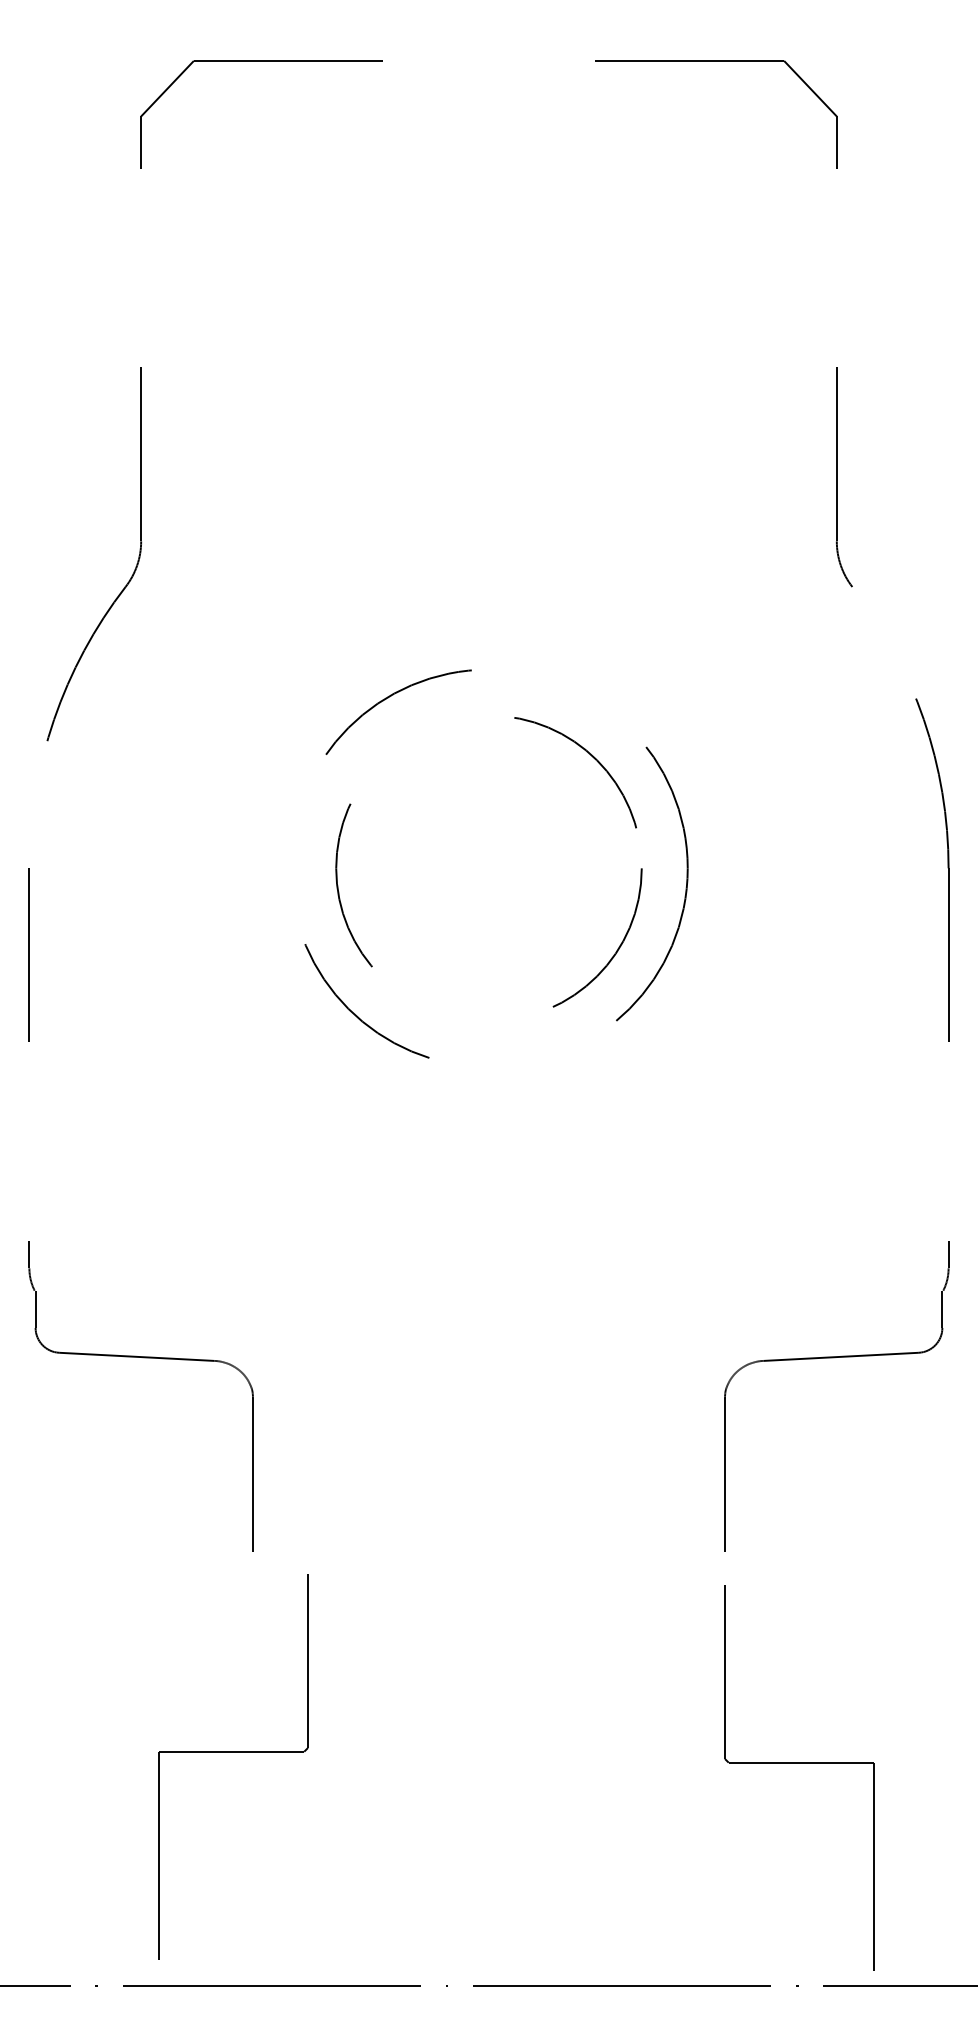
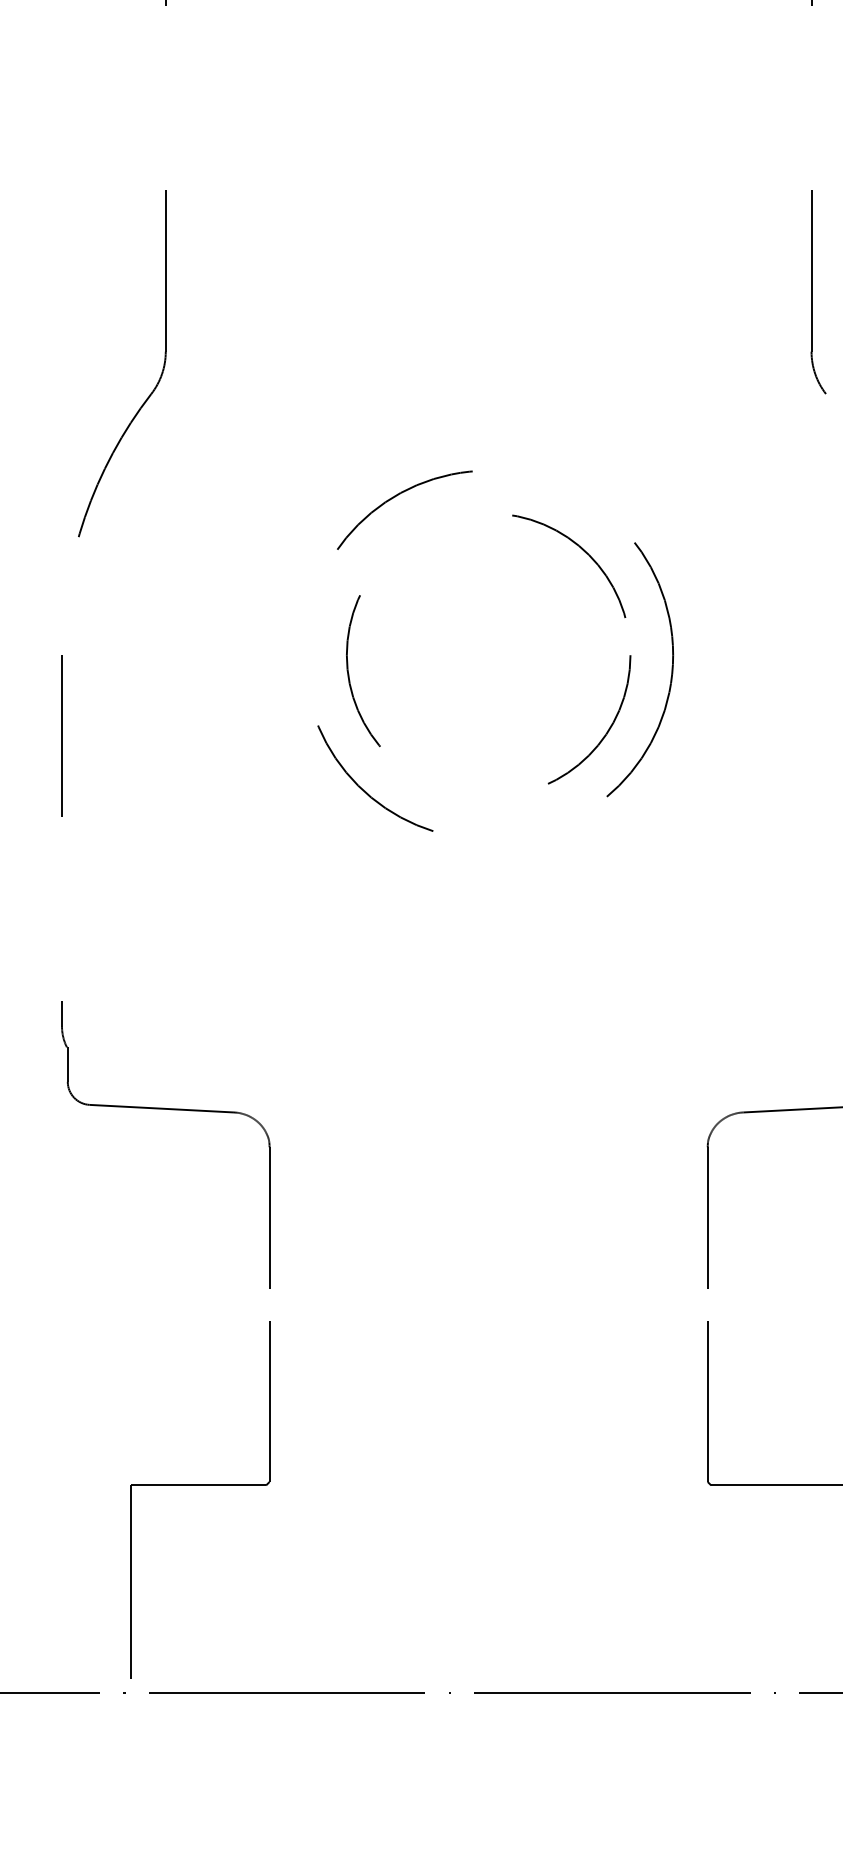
part: (233, 1752) -> (200, 1486), moved

